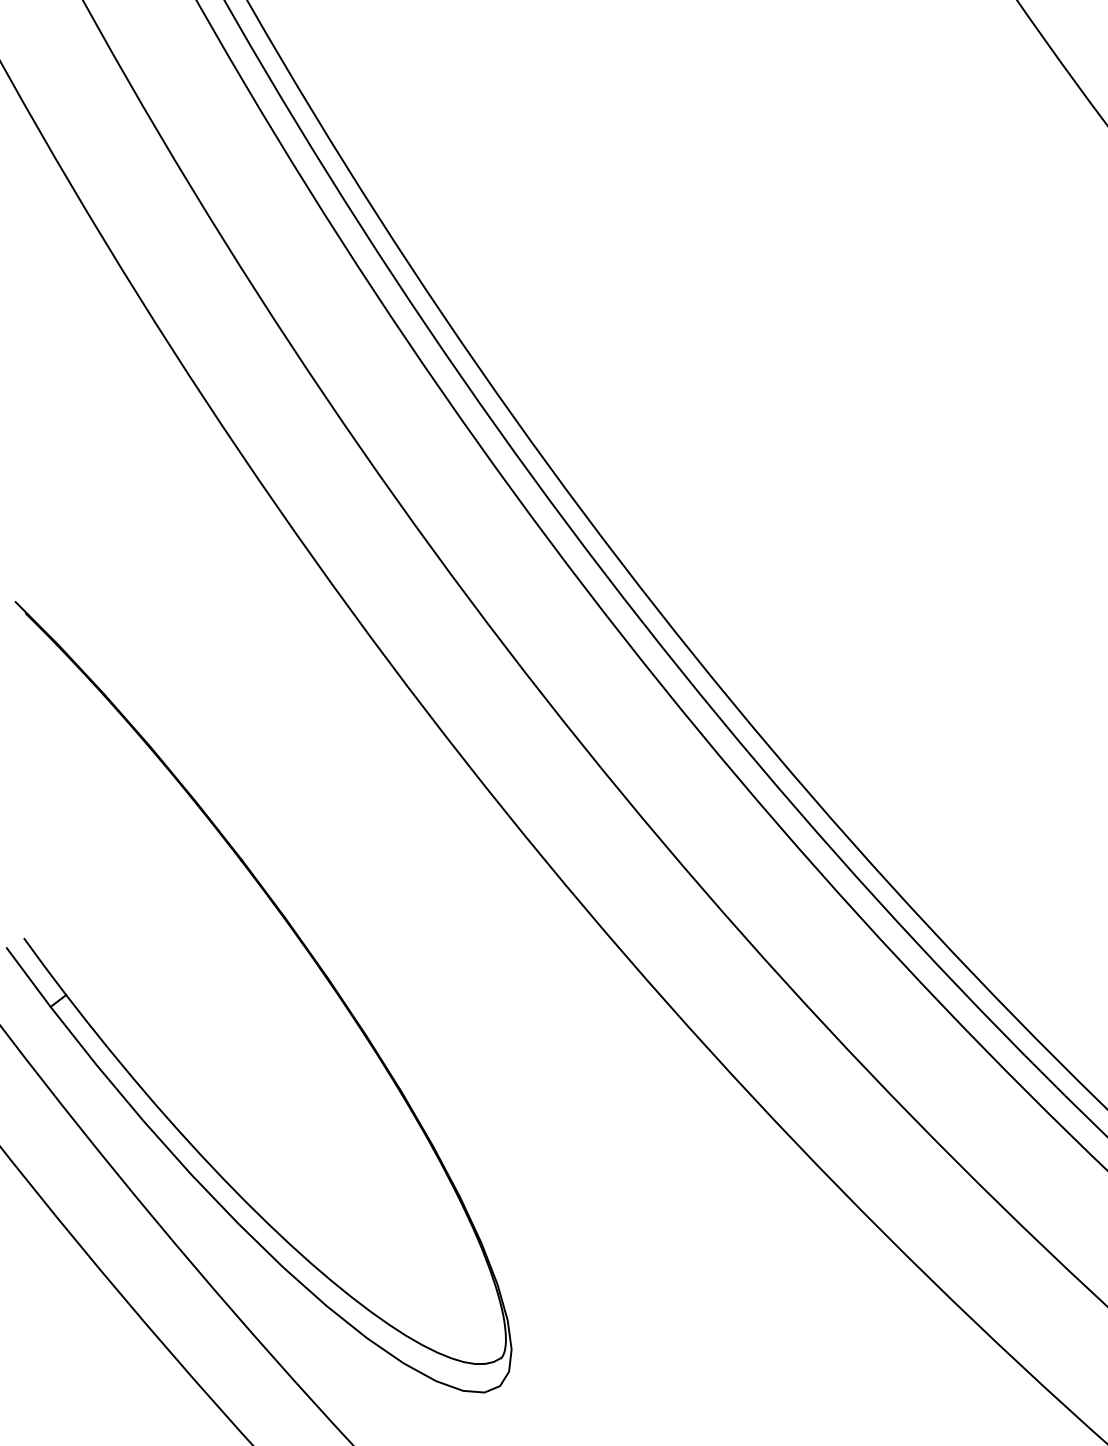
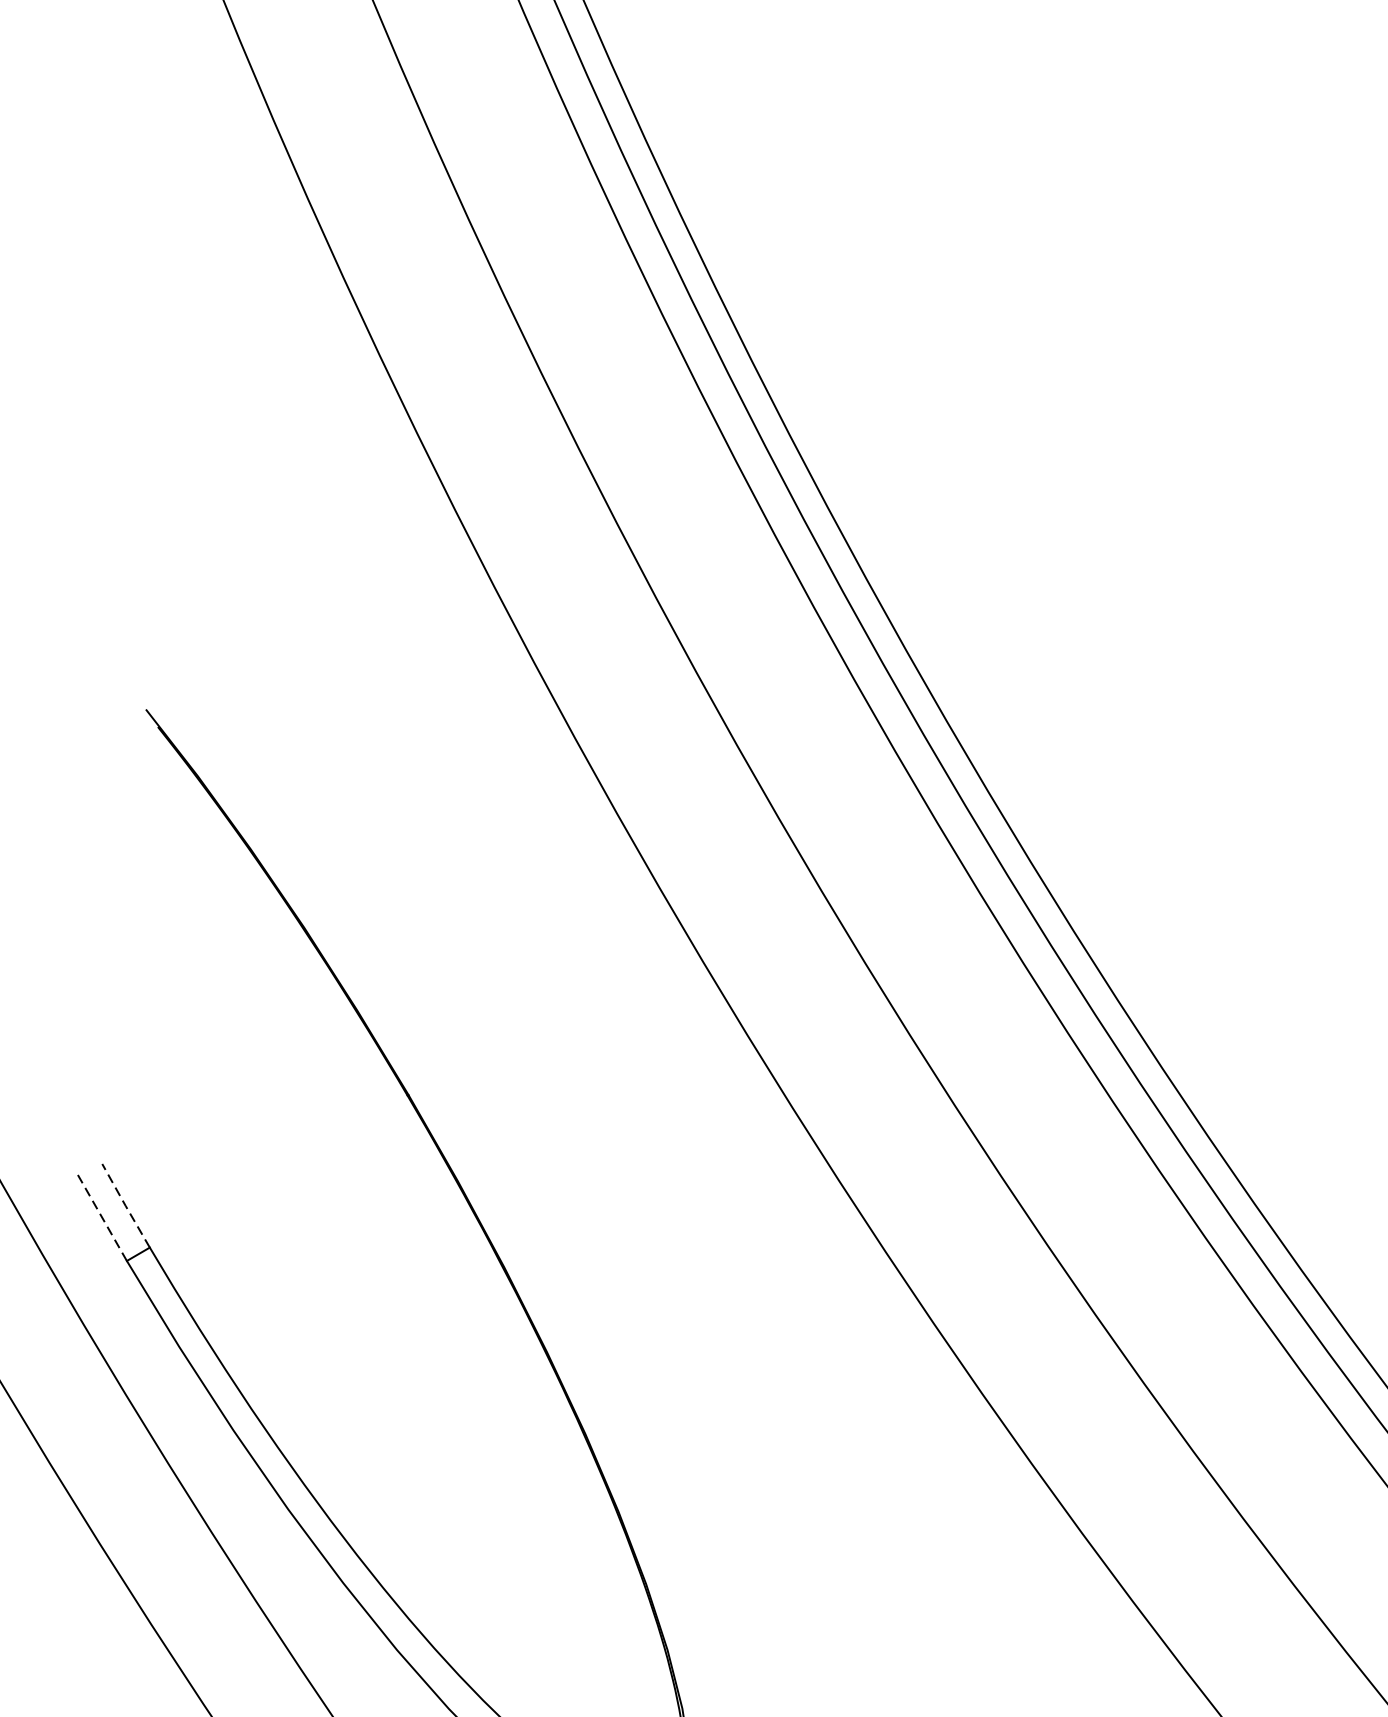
line: (44, 966) -> (125, 1205), solid -> dashed
line: (28, 976) -> (102, 1216), solid -> dashed

